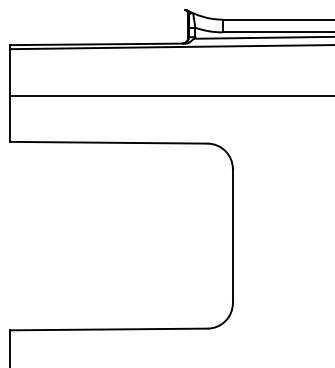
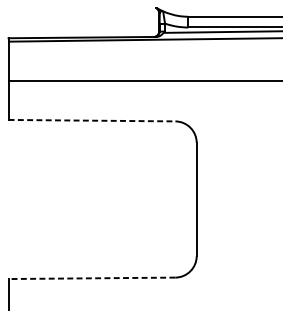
line: (108, 142) -> (91, 120), solid -> dashed
line: (108, 329) -> (91, 278), solid -> dashed

